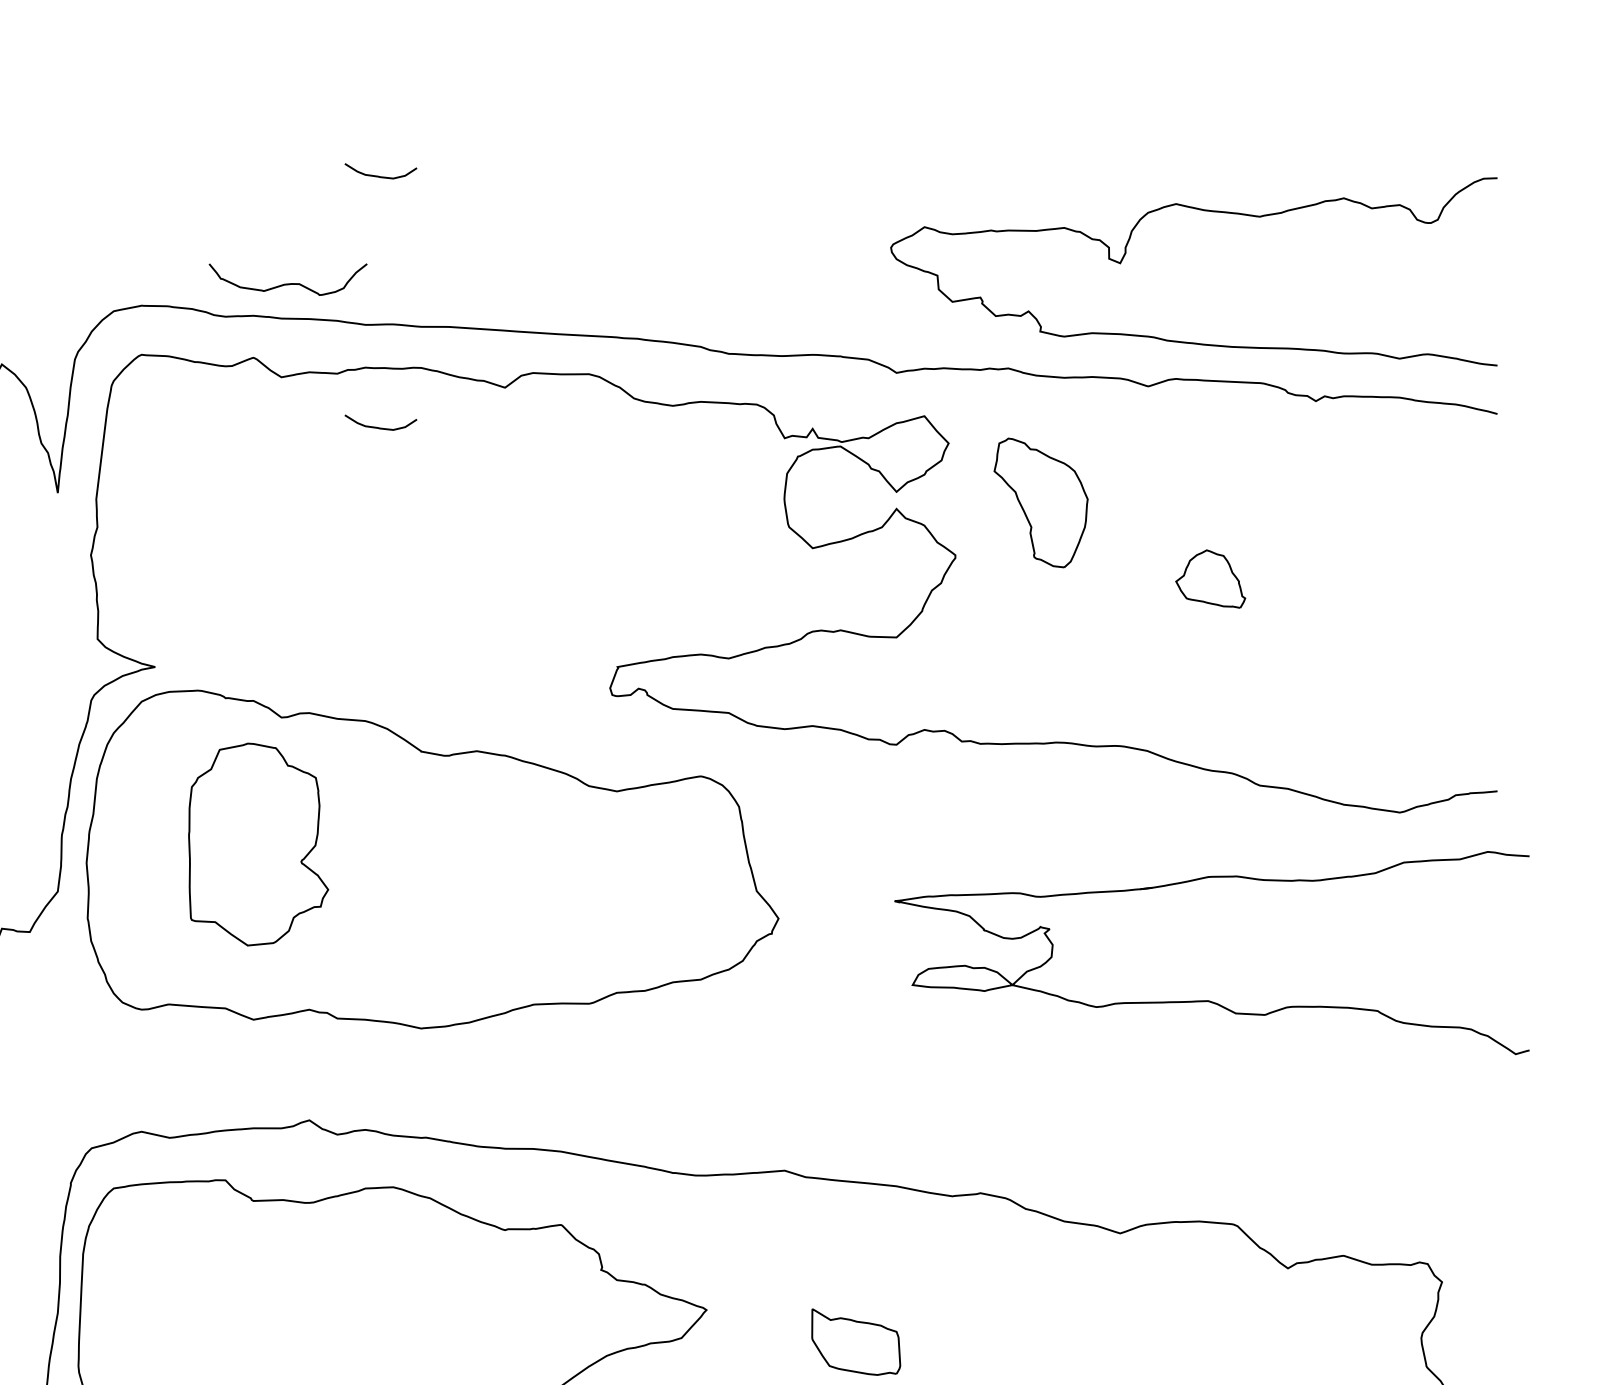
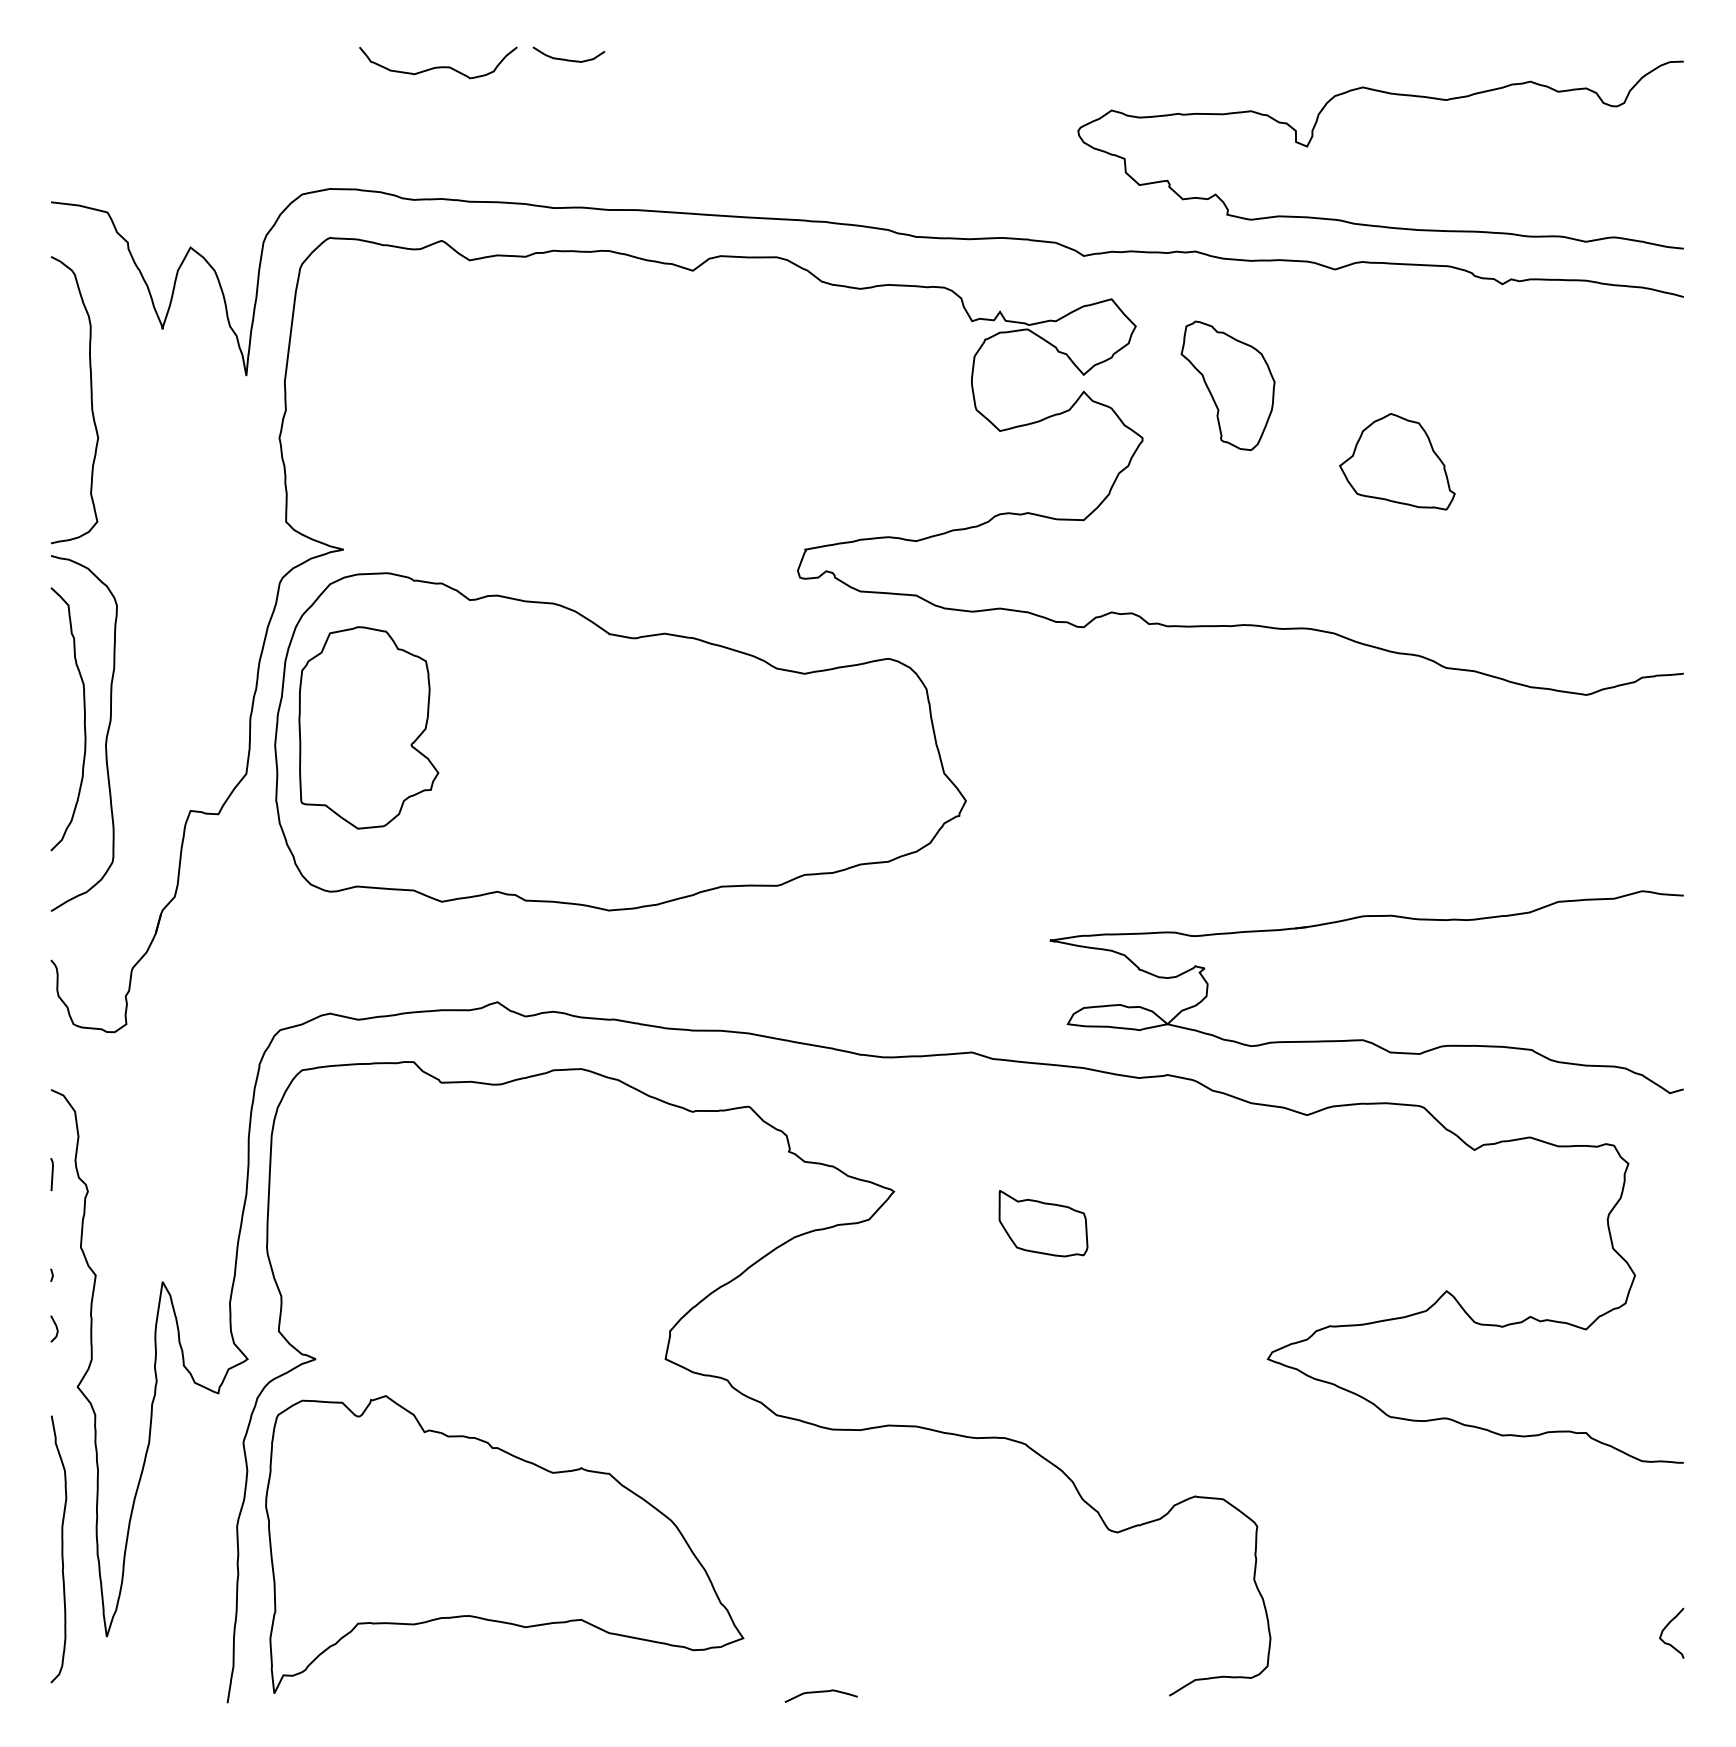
curve: (288, 283) -> (438, 66), moved
curve: (380, 427) -> (568, 310), removed
part: (1210, 578) -> (1397, 461), size x1.67
part: (258, 844) -> (368, 727), moved
part: (1209, 1000) -> (1364, 1039), moved

